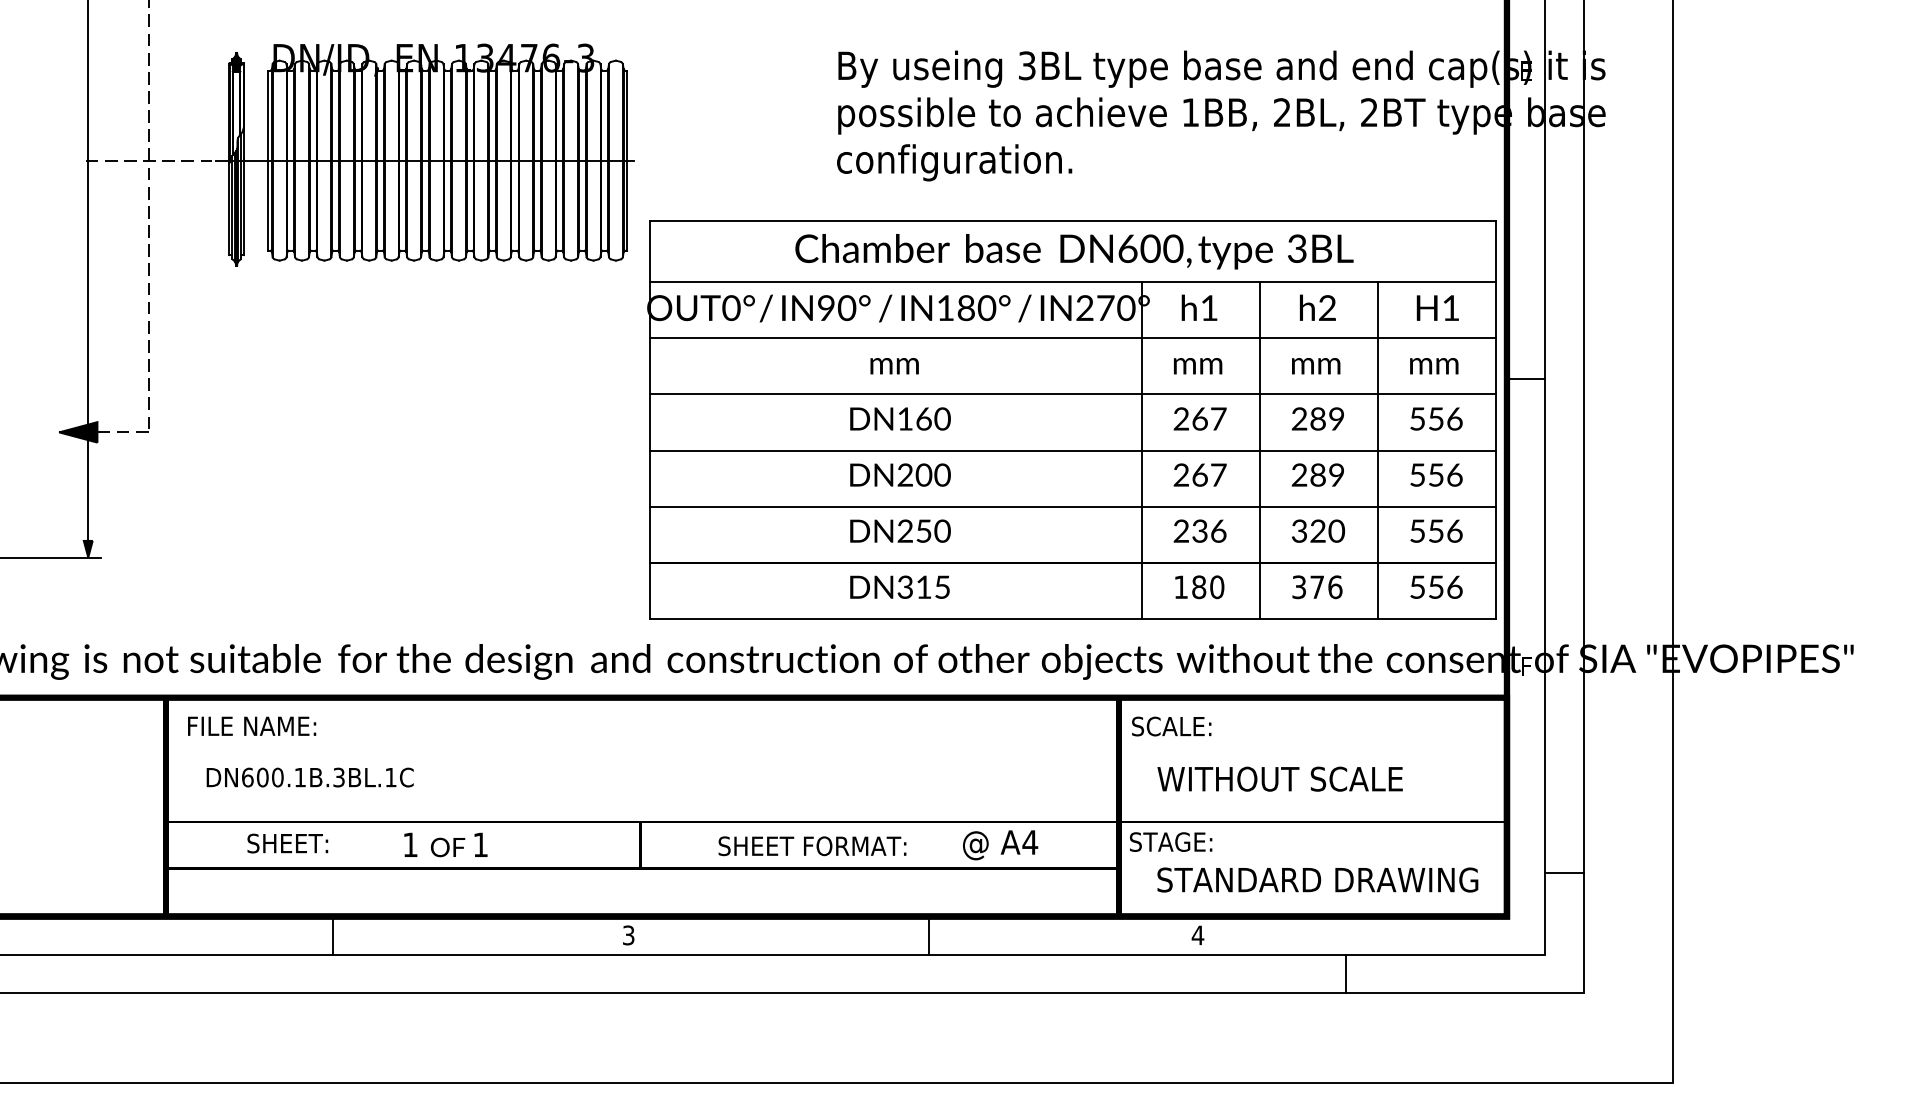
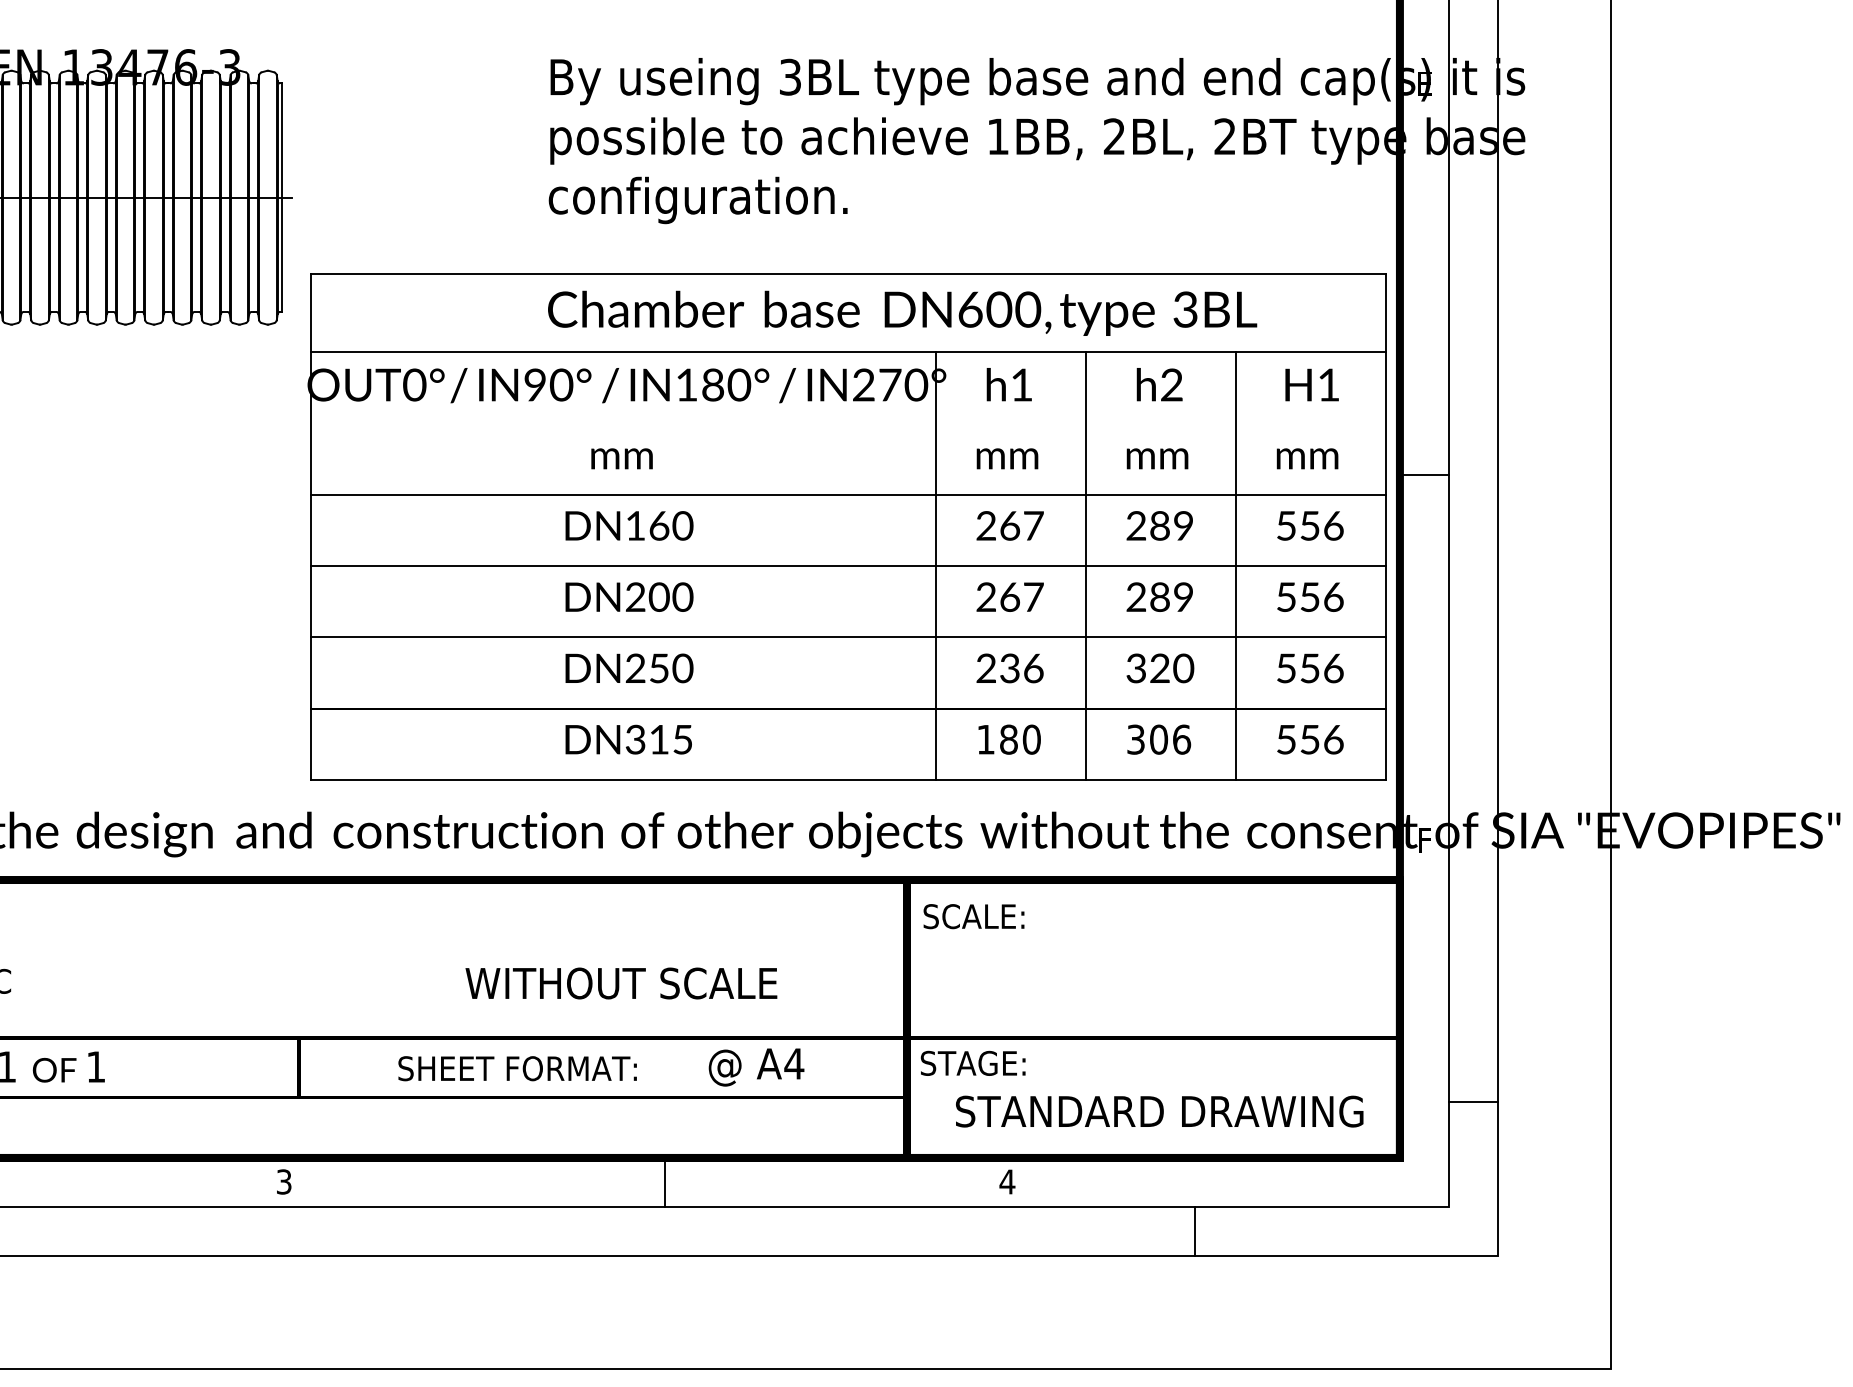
text: (1074, 251) -> (902, 313), moved
line: (1072, 338) -> (847, 423), removed
text: (1317, 587) -> (1159, 739), 376 -> 306
text: (1279, 778) -> (620, 982), moved

